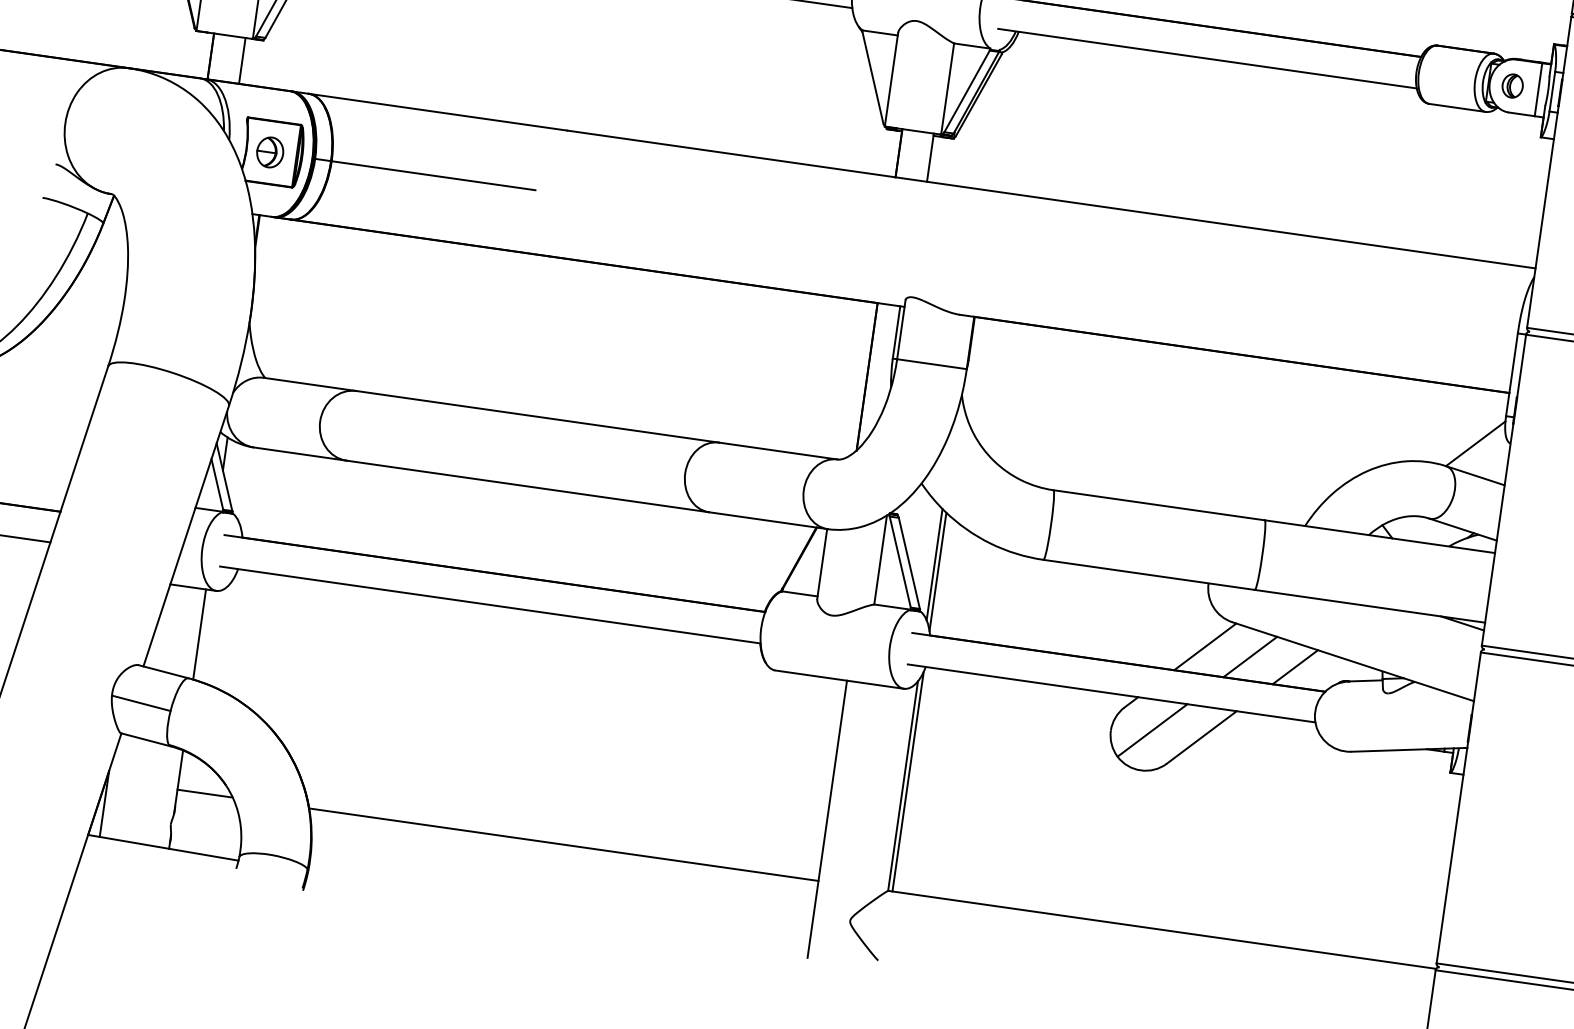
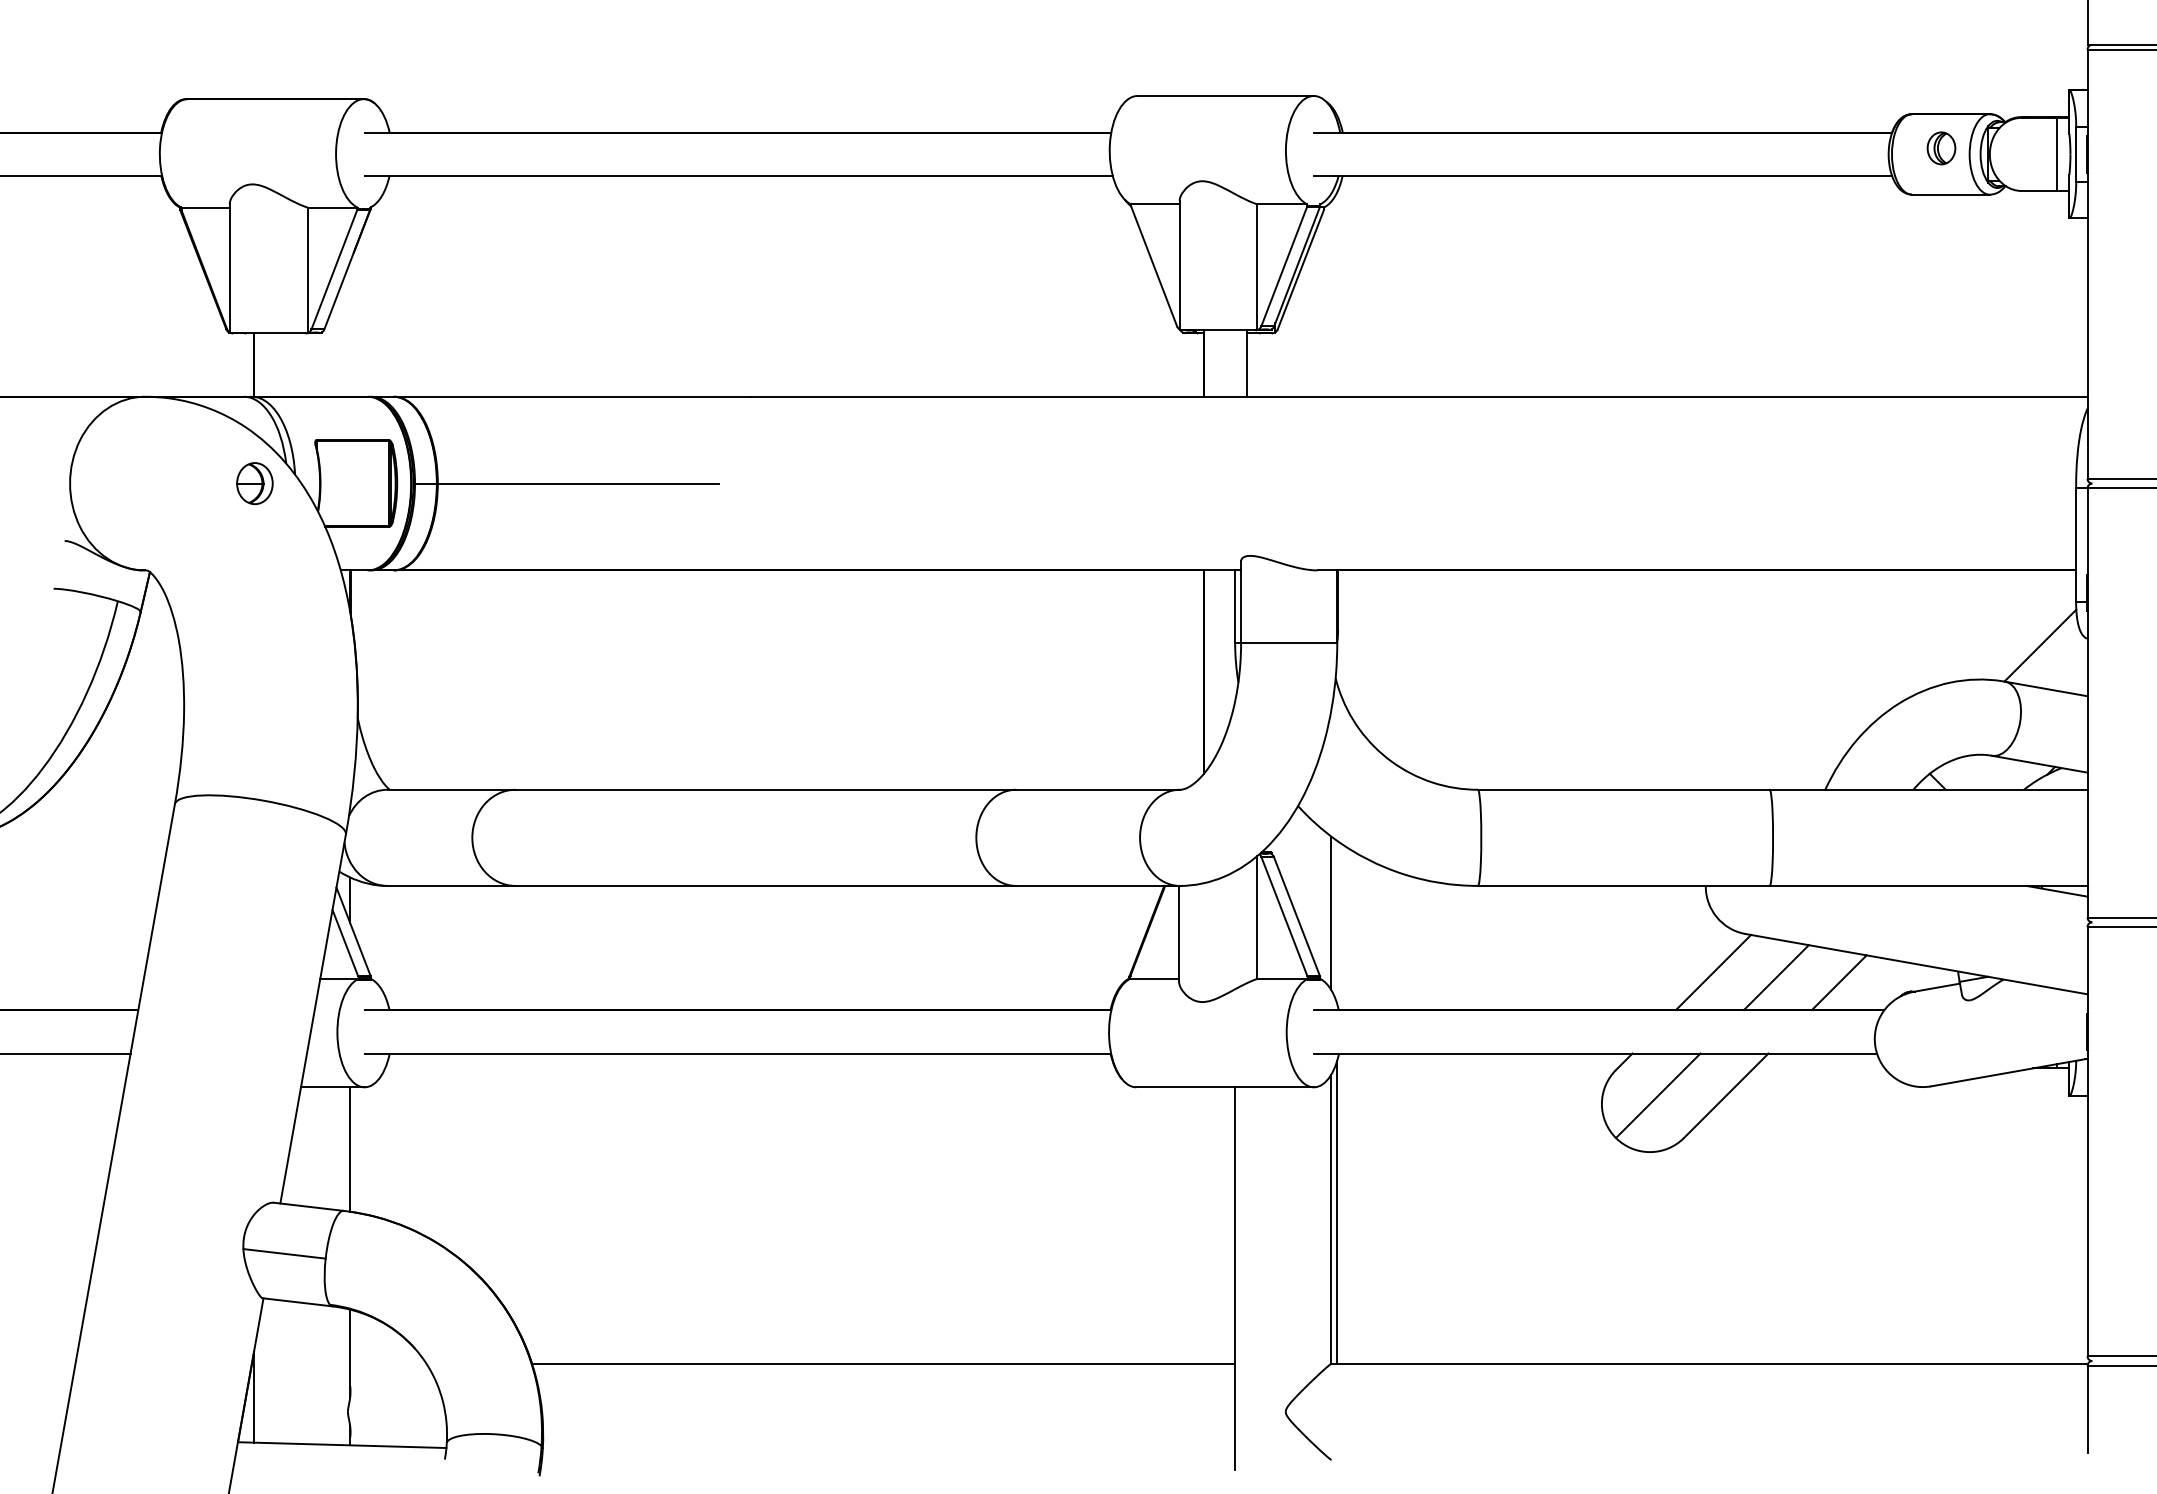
line: (242, 60) -> (297, 364), removed
part: (1512, 86) -> (1941, 148), moved
part: (269, 152) -> (254, 483), moved
line: (938, 571) -> (1337, 922), removed
line: (205, 793) -> (388, 1363), removed

